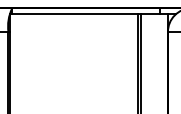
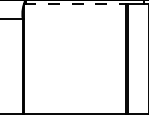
line: (74, 14) -> (75, 4), solid -> dashed

